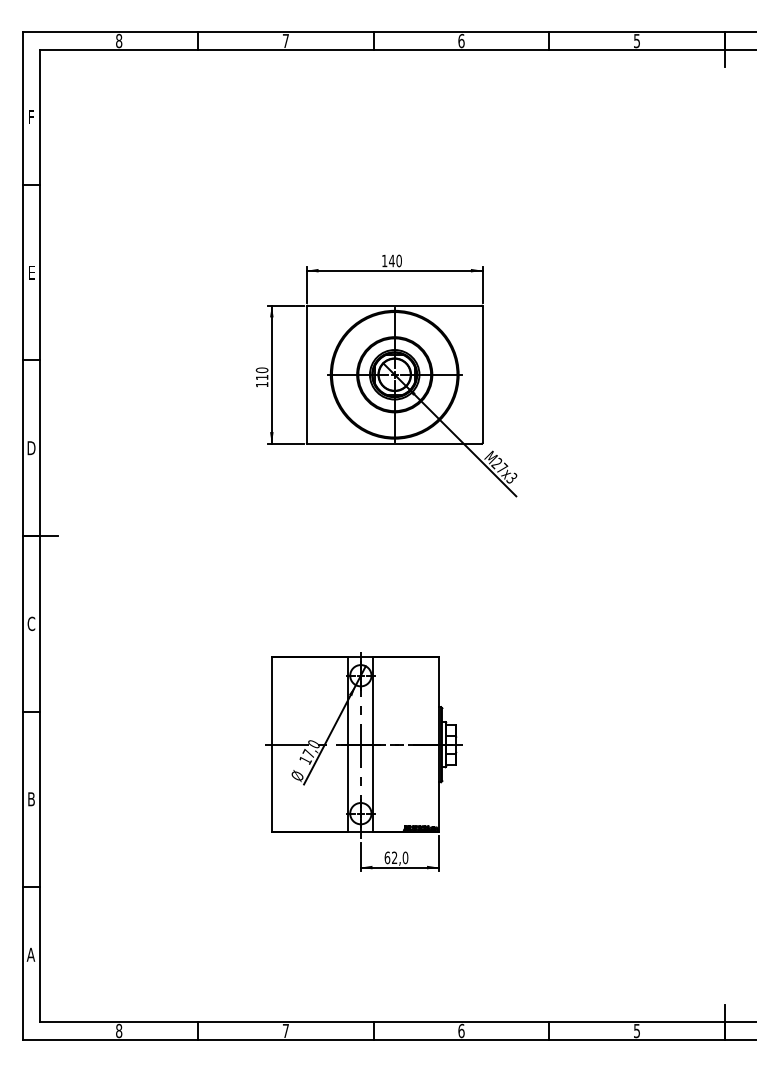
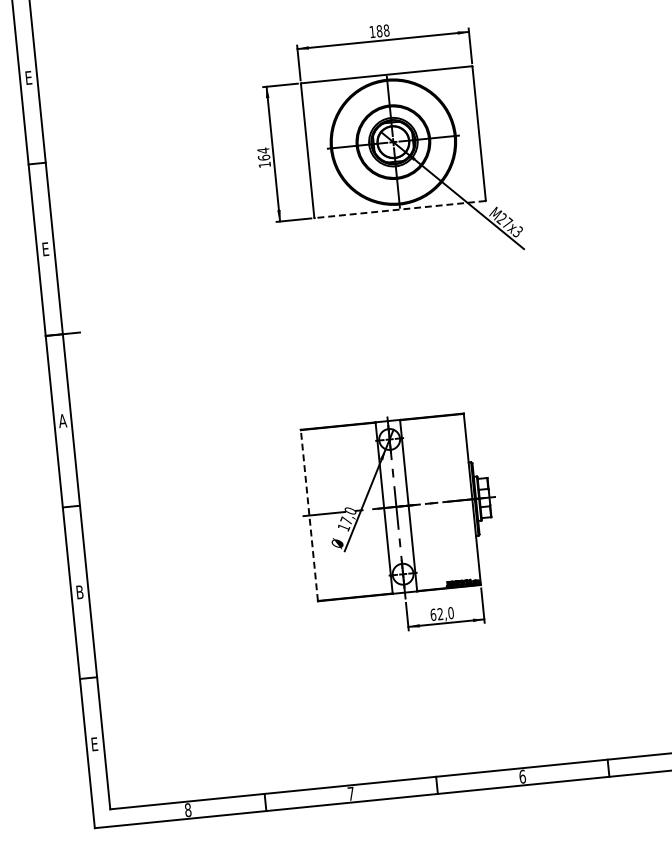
text: (395, 260) -> (383, 30), 140 -> 188
text: (261, 373) -> (263, 153), 110 -> 164
line: (394, 443) -> (399, 209), solid -> dashed
text: (31, 448) -> (45, 249), D -> E
text: (31, 623) -> (62, 420), C -> A
line: (271, 744) -> (309, 515), solid -> dashed
text: (30, 954) -> (94, 744), A -> E

